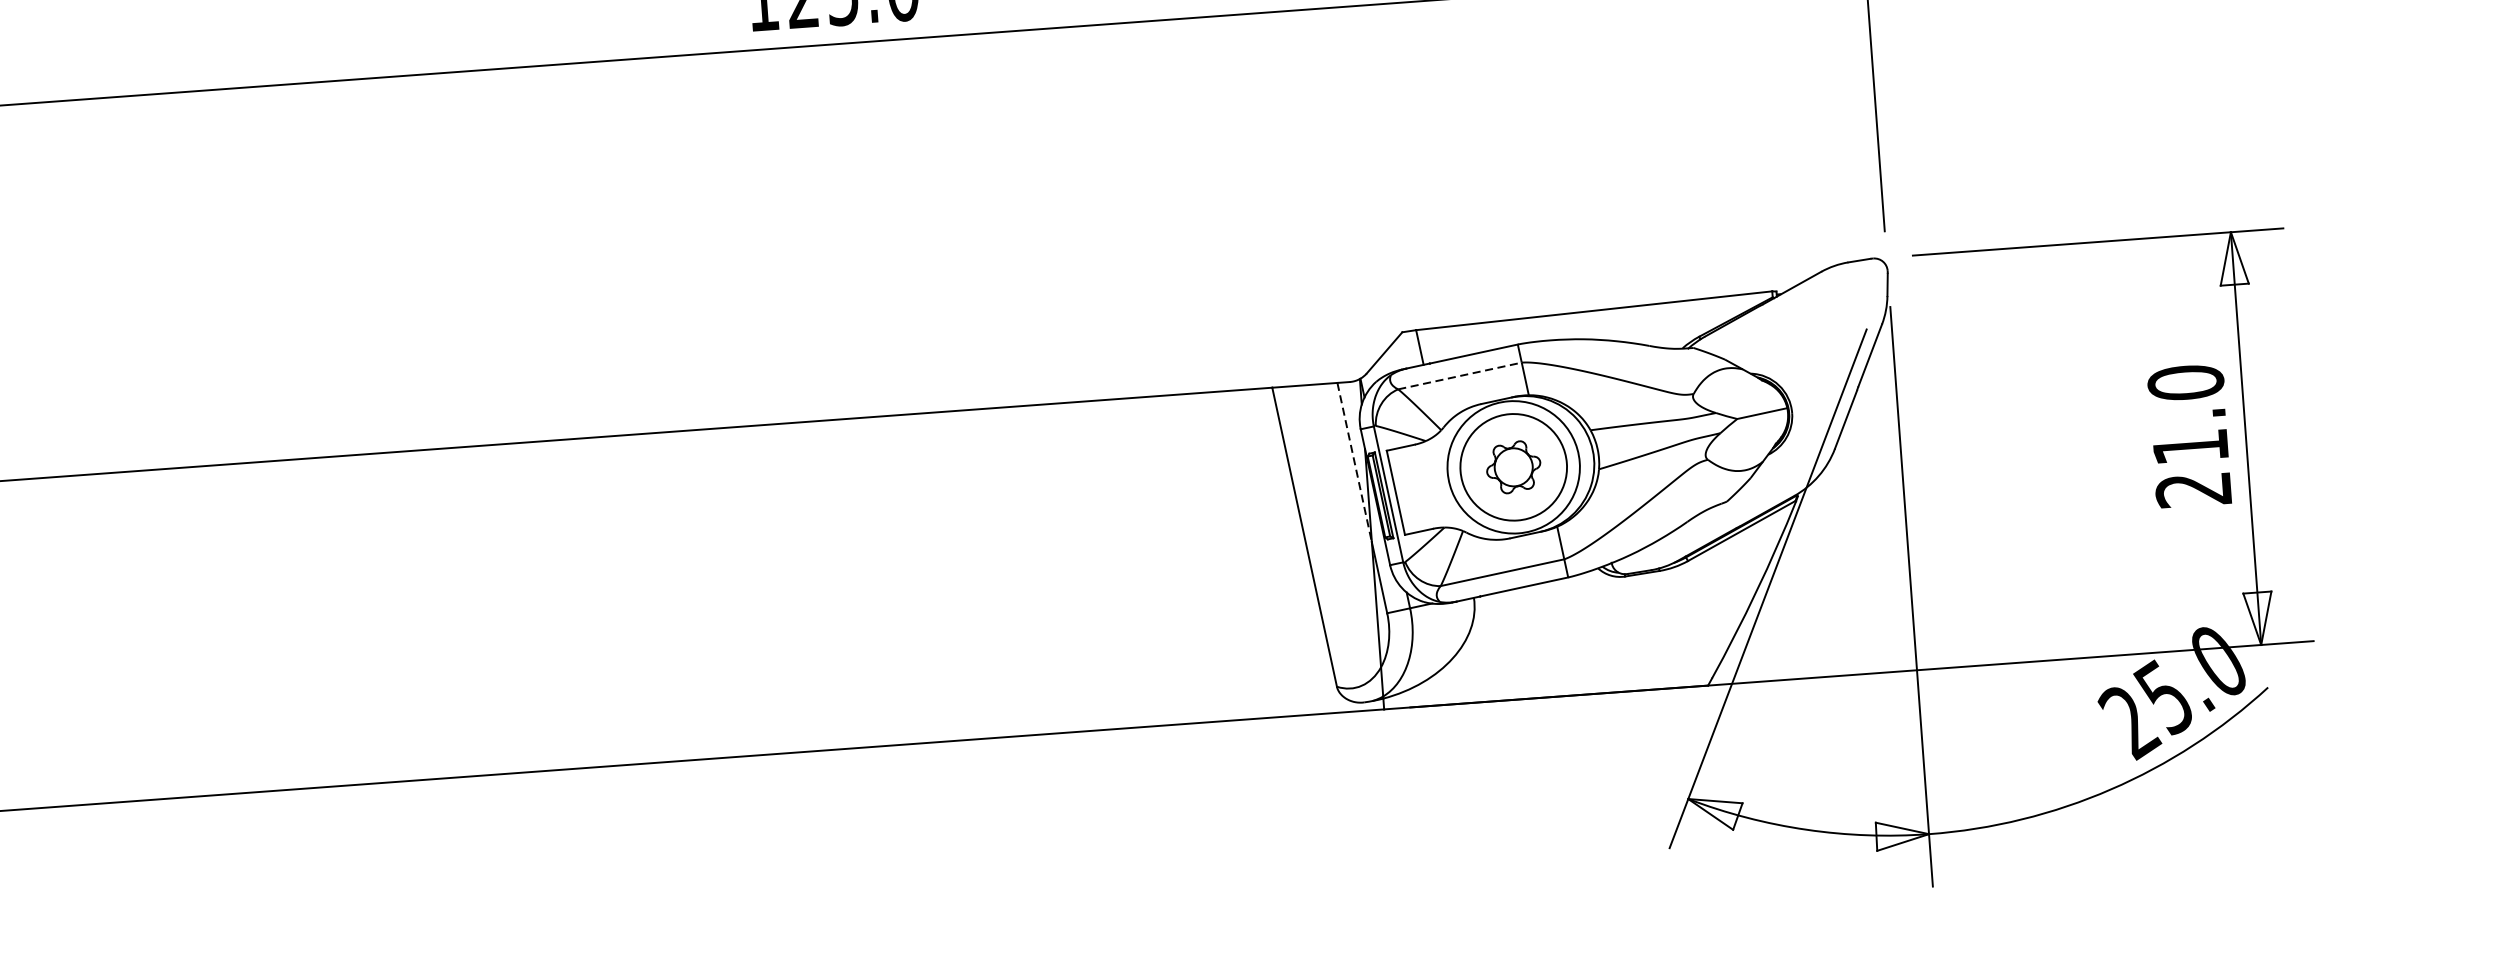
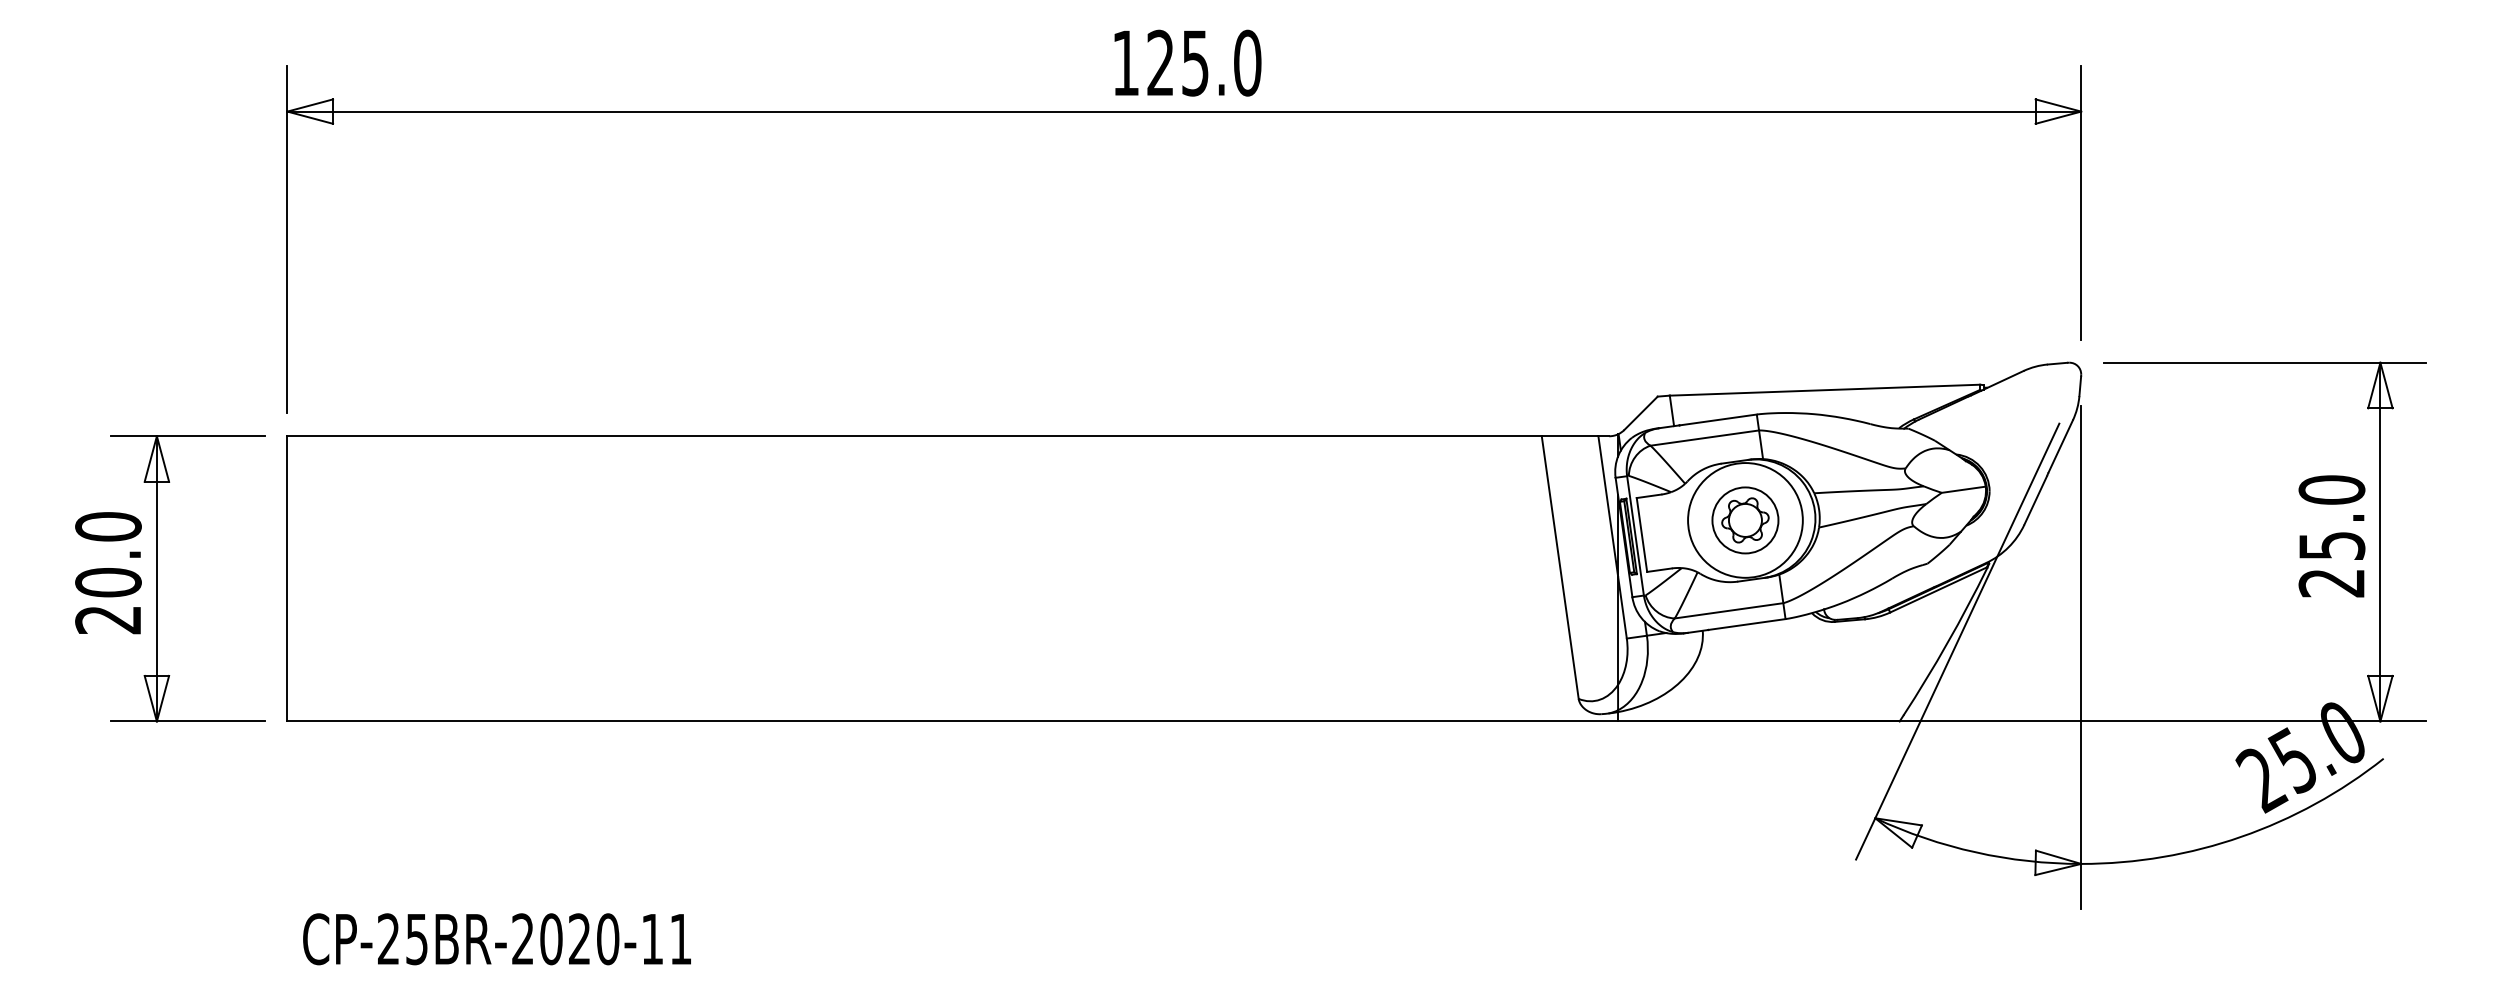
line: (1459, 376) -> (1704, 438), dashed -> solid
text: (2191, 446) -> (2332, 545), 21.0 -> 25.0
line: (1354, 462) -> (1608, 506), dashed -> solid
circle: (1513, 467) -> (1745, 520), size x0.71

